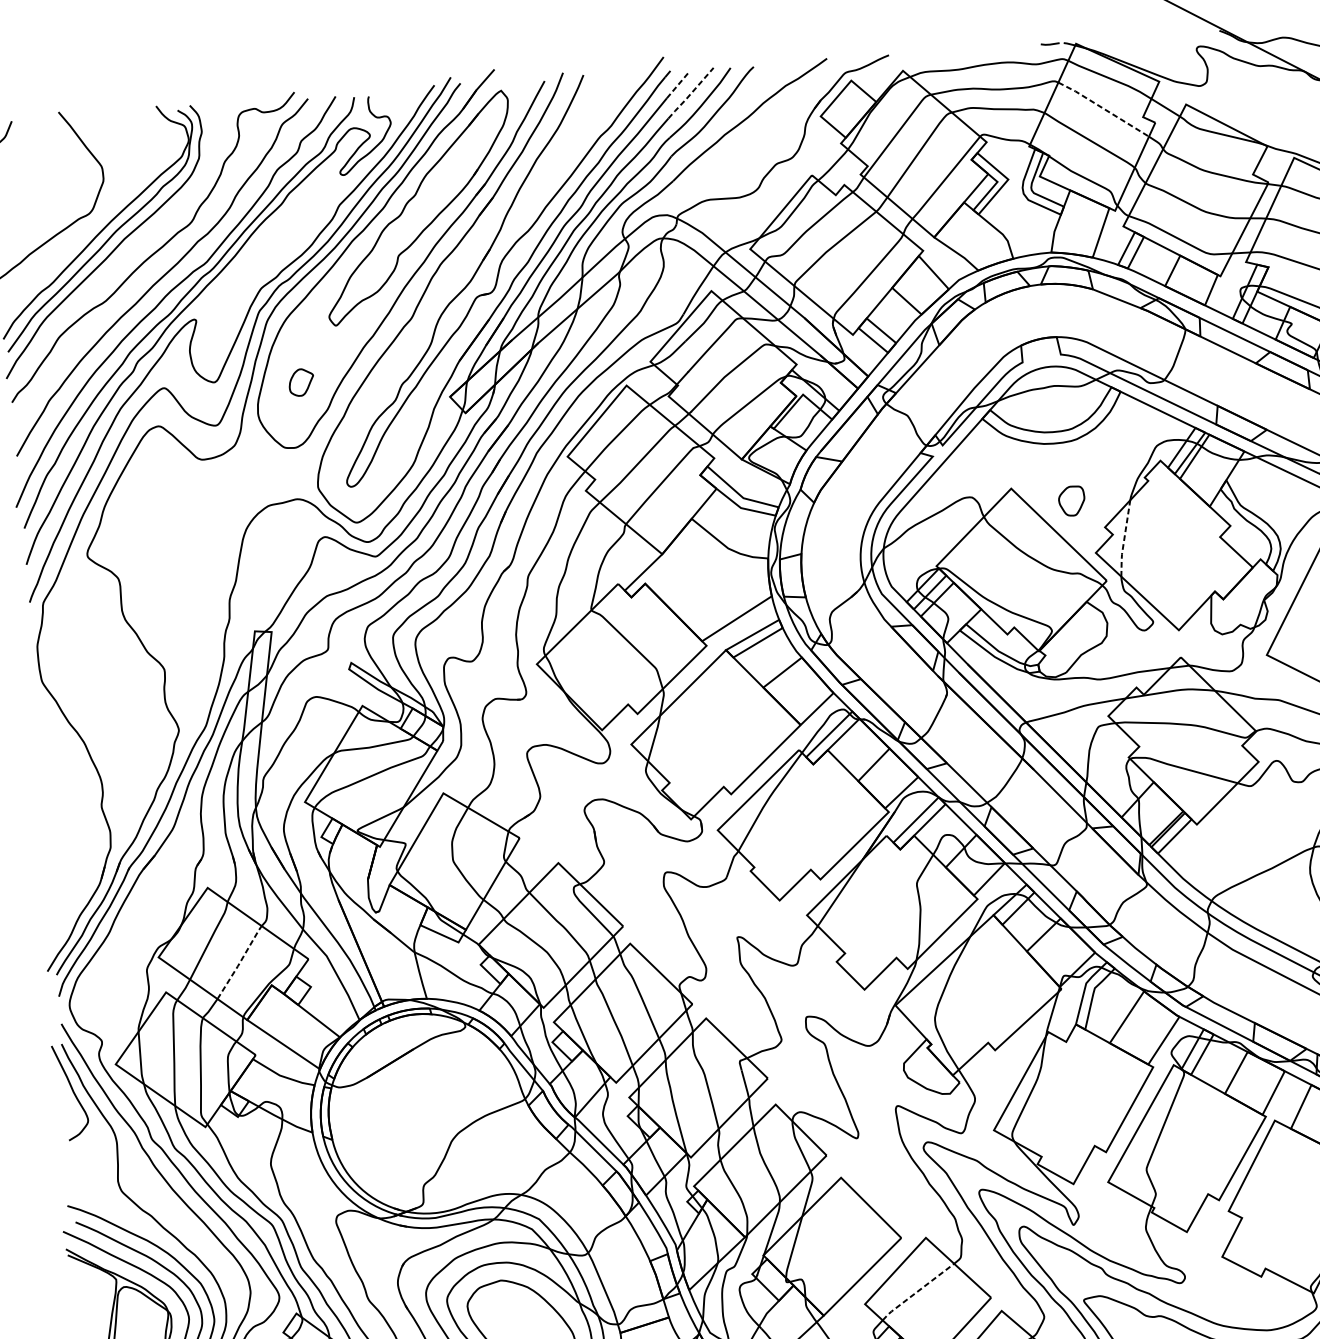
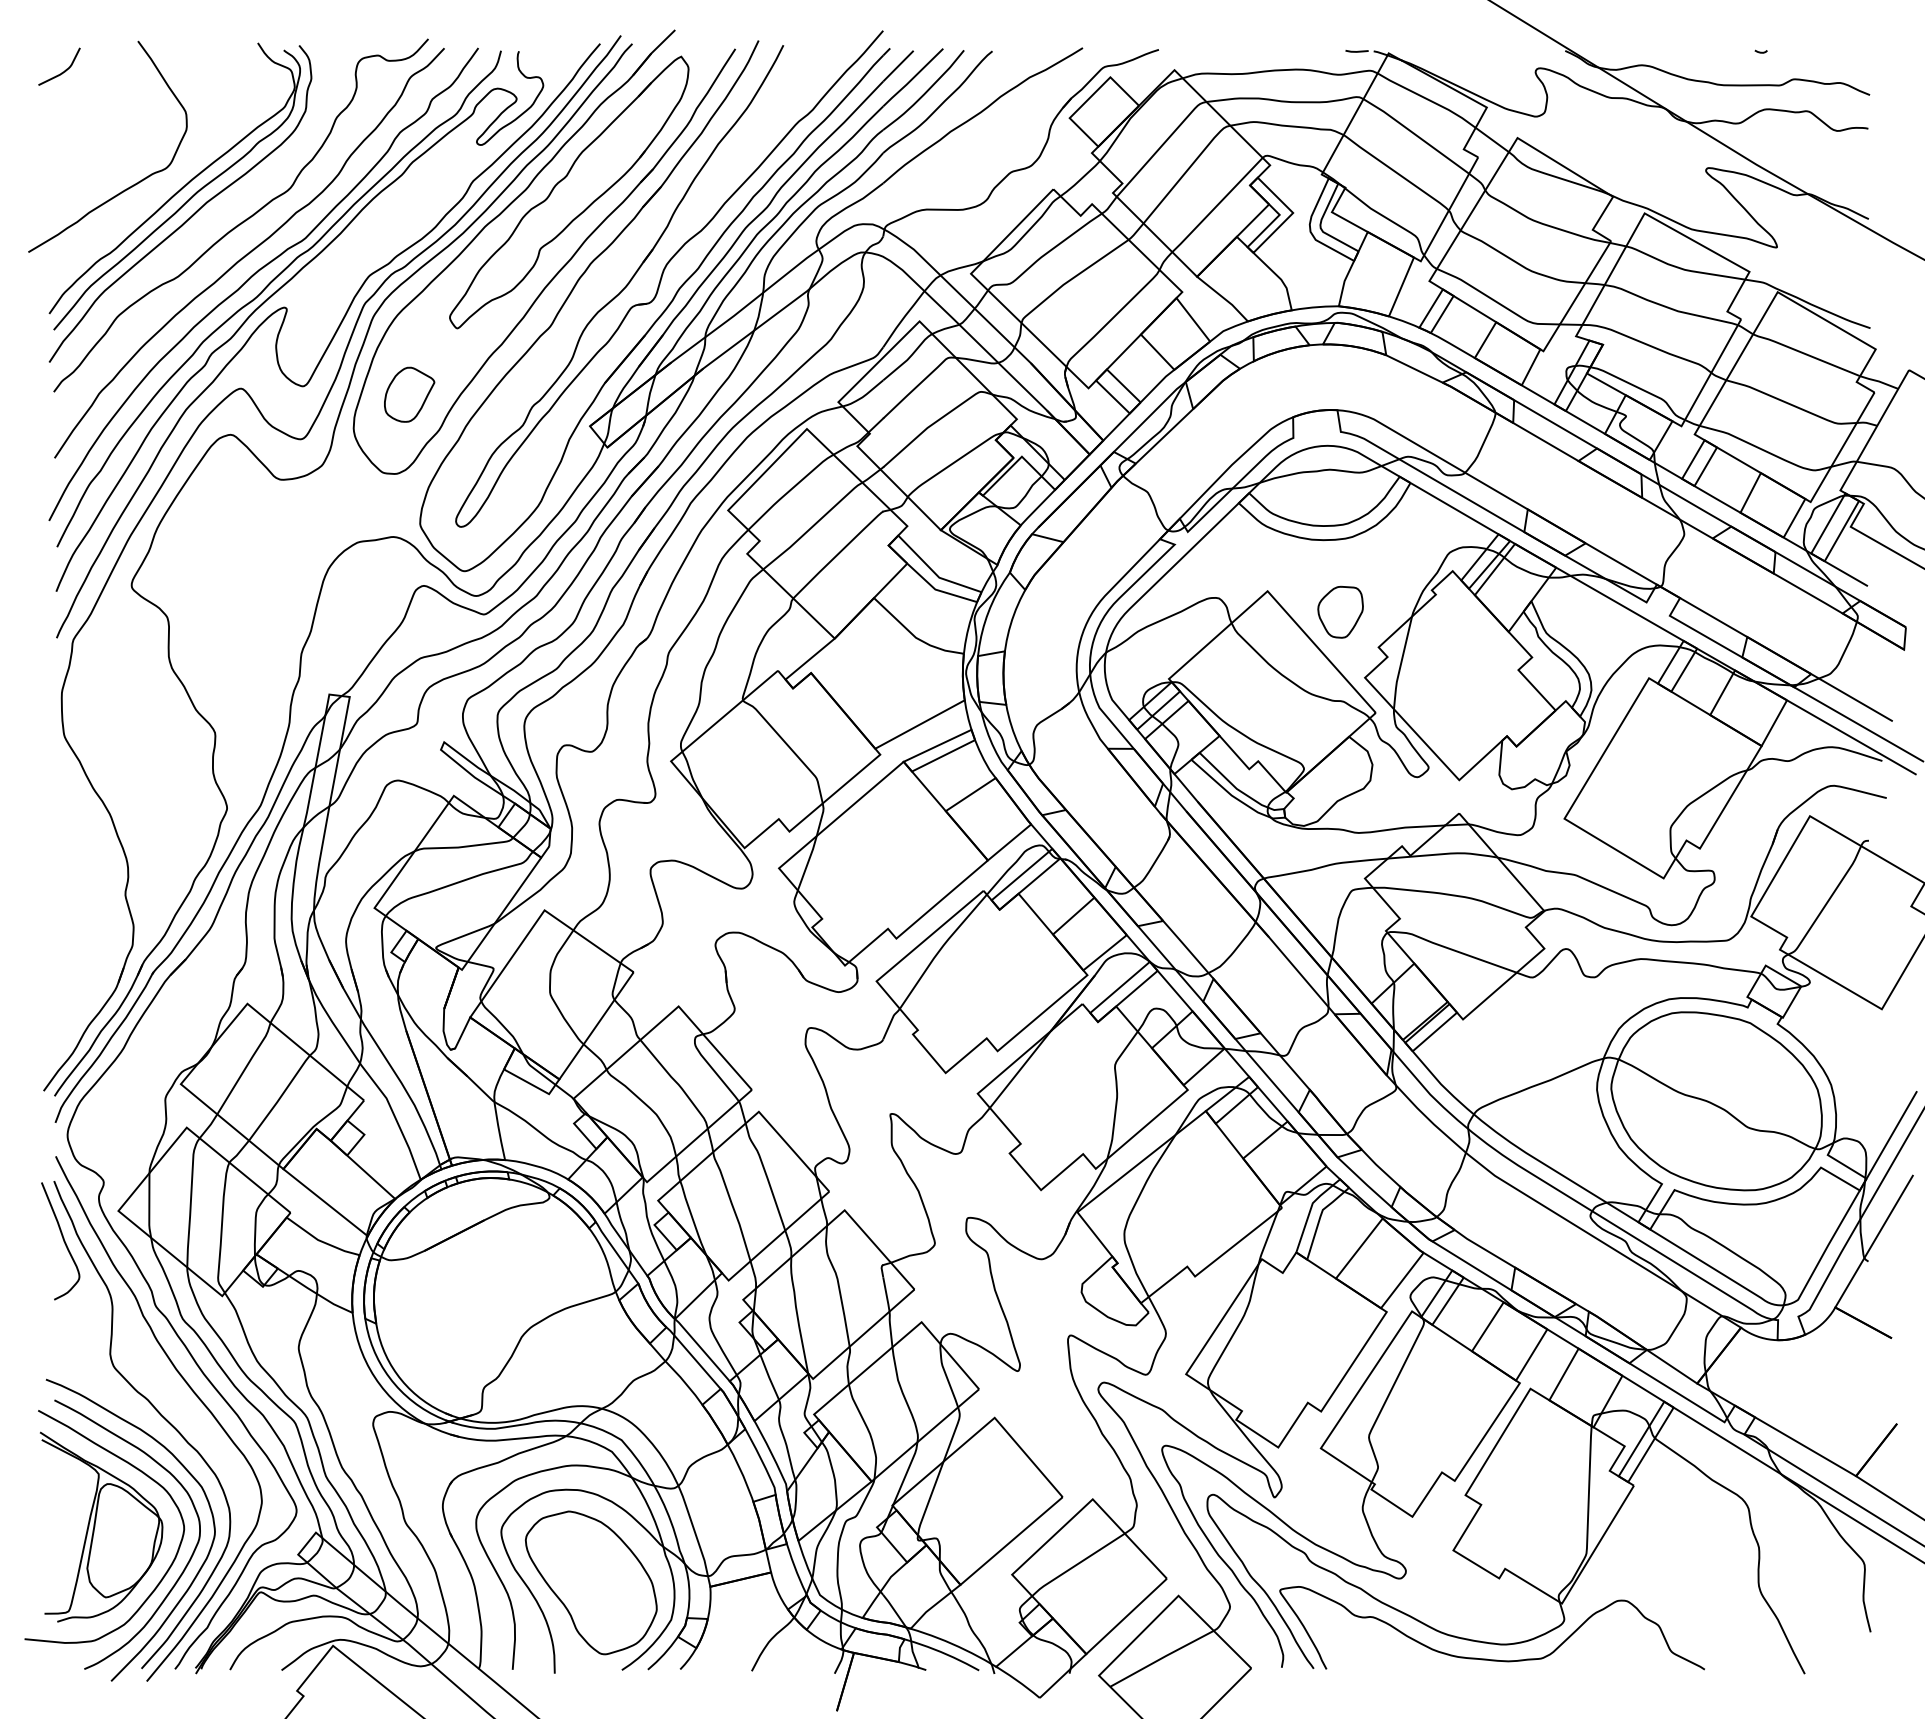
line: (678, 85) -> (898, 66), dashed -> solid
line: (690, 94) -> (912, 78), dashed -> solid
line: (1103, 108) -> (1416, 135), dashed -> solid
part: (301, 382) -> (409, 394), size x1.67
part: (1071, 500) -> (1340, 611), size x1.43
line: (1124, 539) -> (1401, 663), dashed -> solid
line: (239, 962) -> (279, 1098), dashed -> solid
line: (916, 1292) -> (1076, 1565), dashed -> solid

